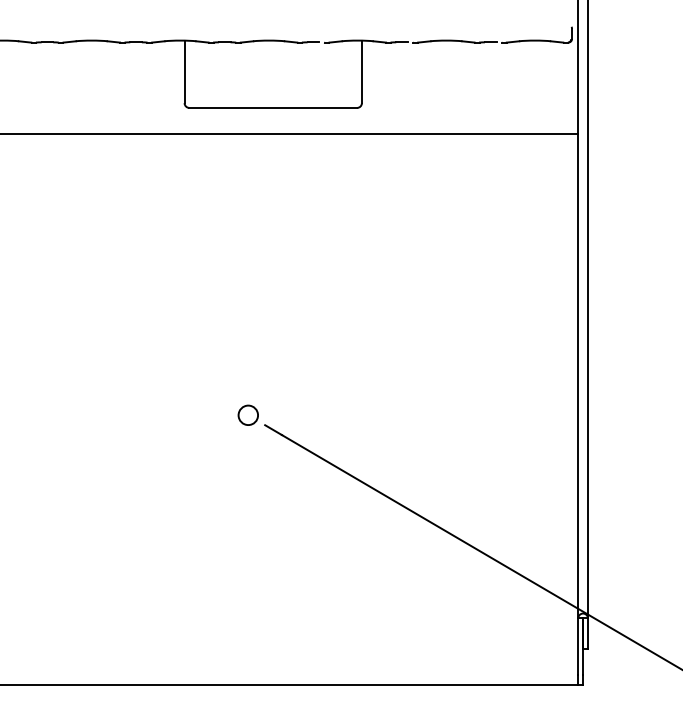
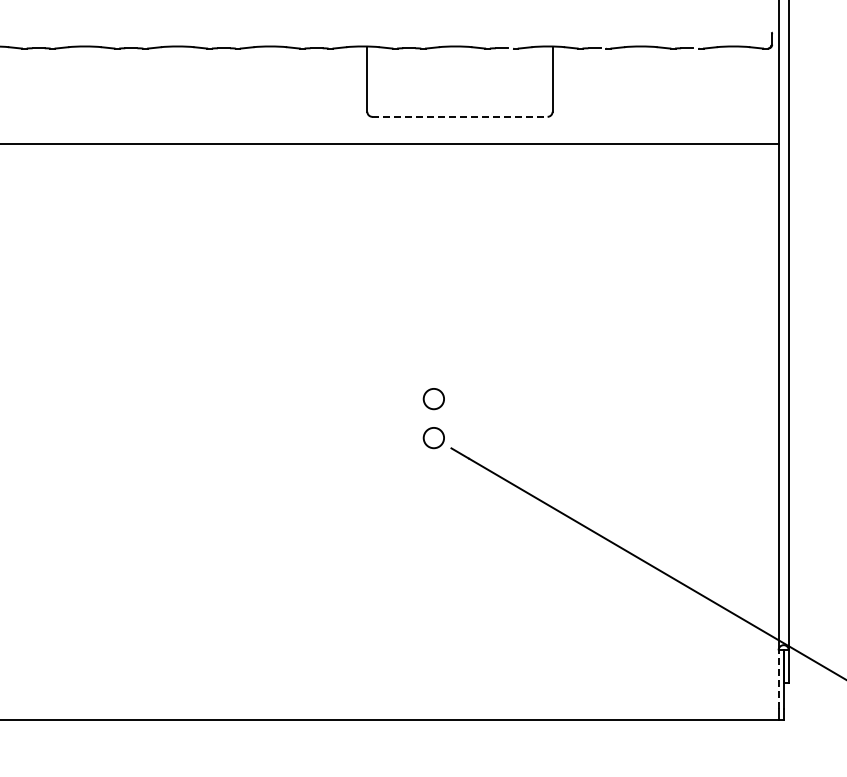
line: (272, 107) -> (459, 116), solid -> dashed
circle: (247, 378) -> (433, 399), added
line: (578, 646) -> (778, 679), solid -> dashed

